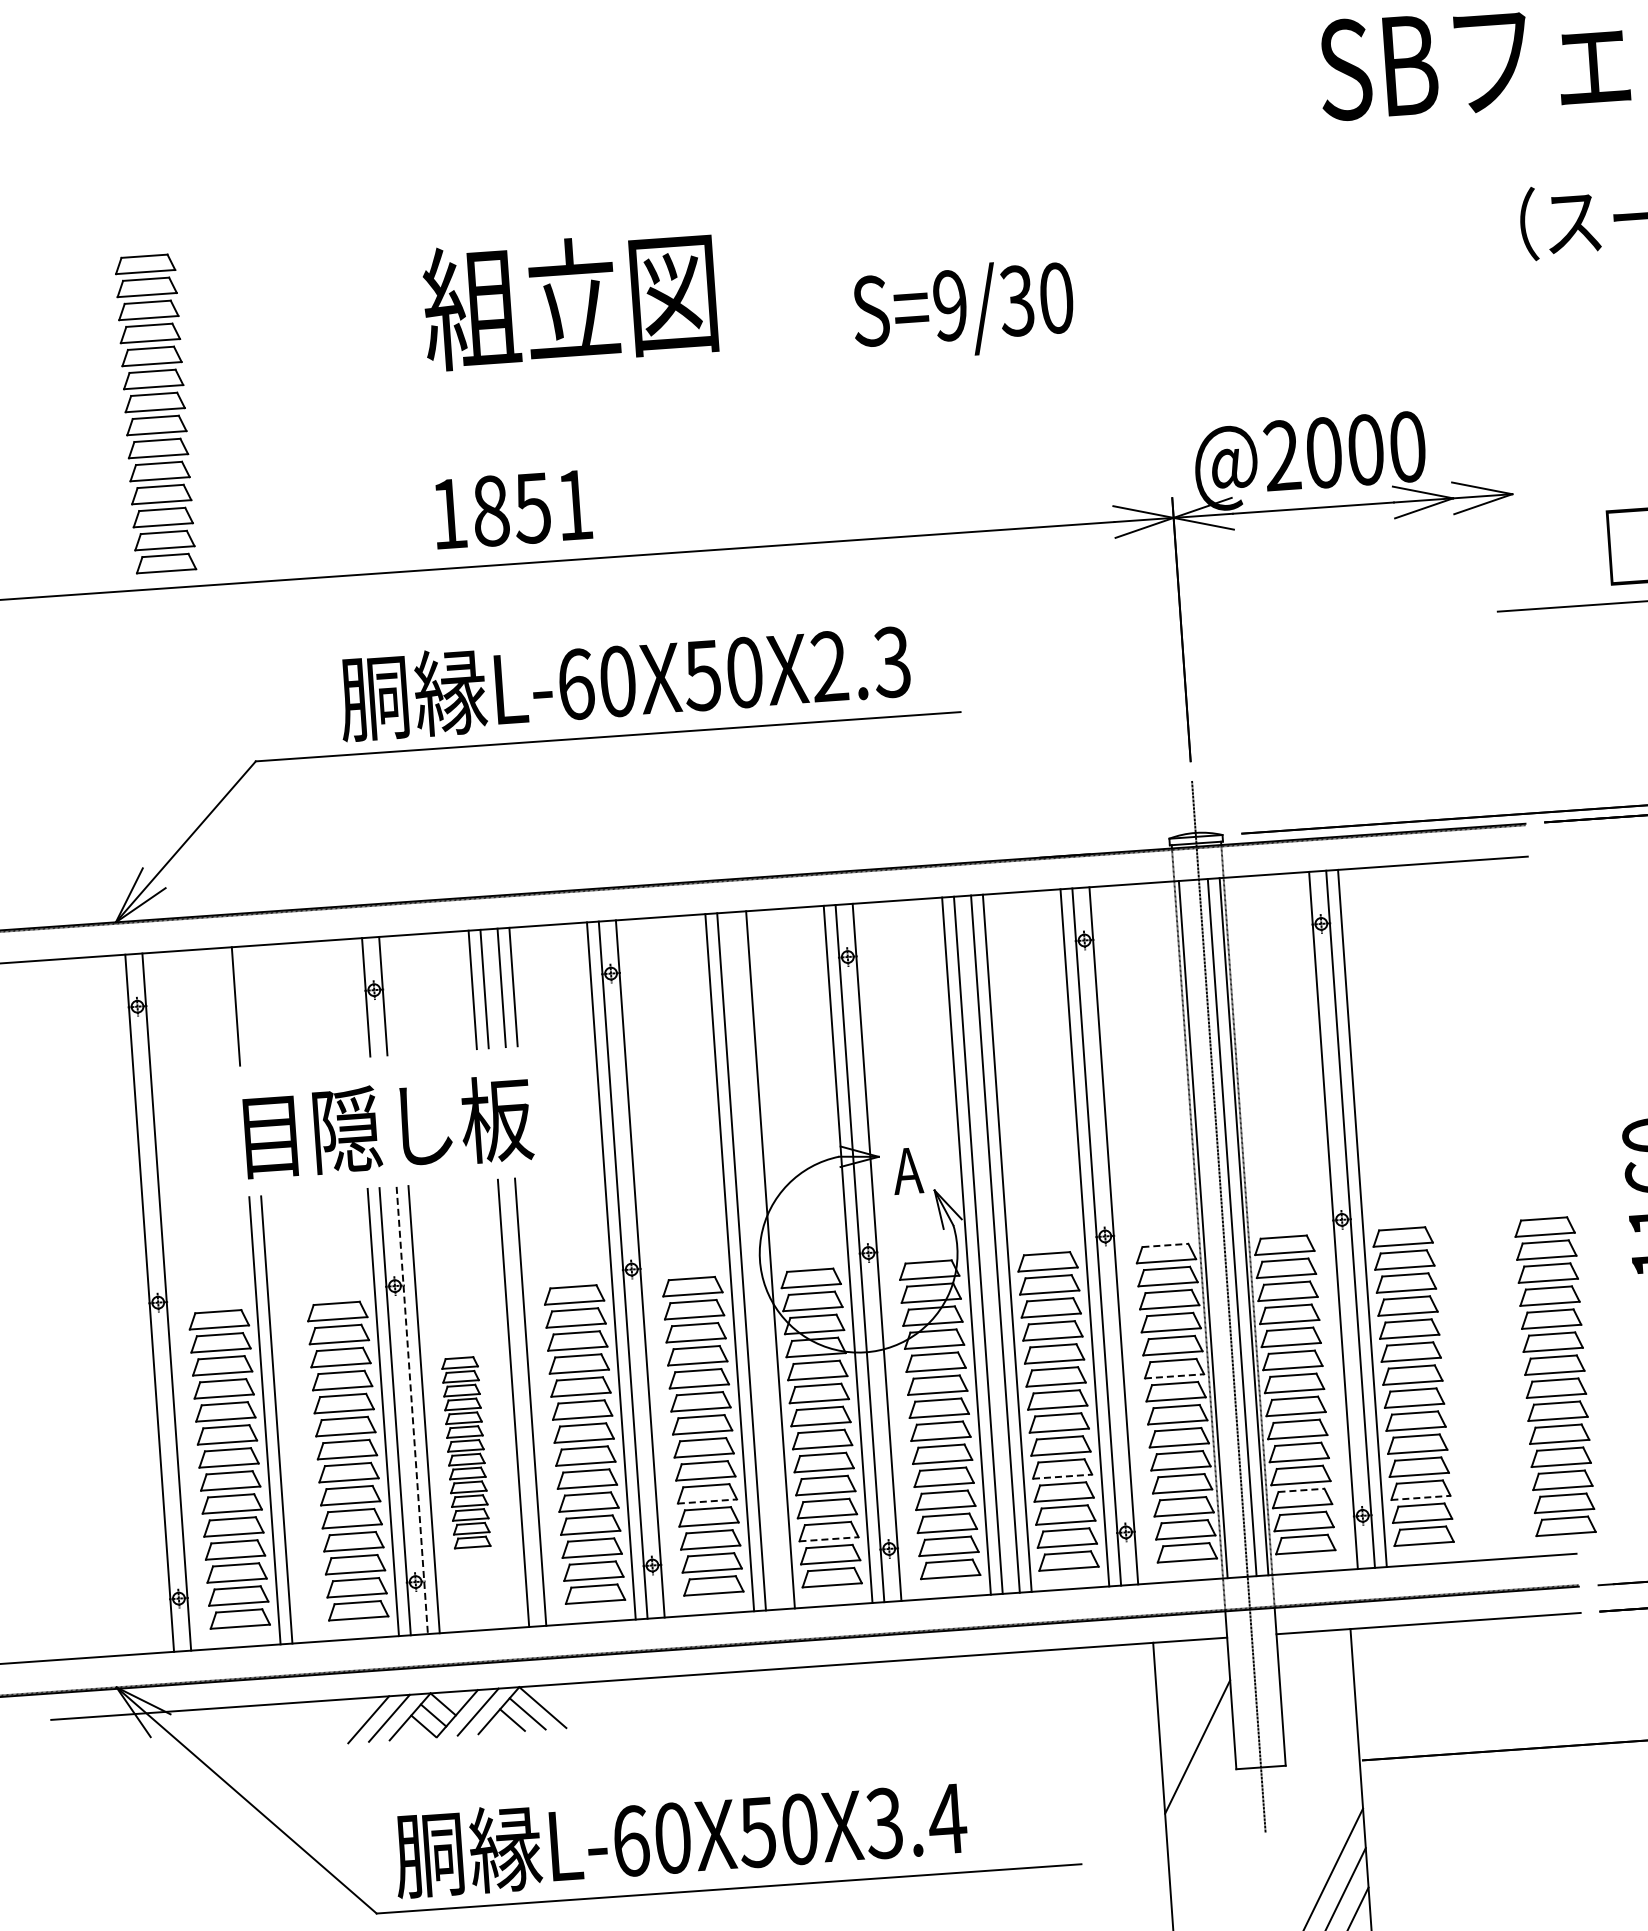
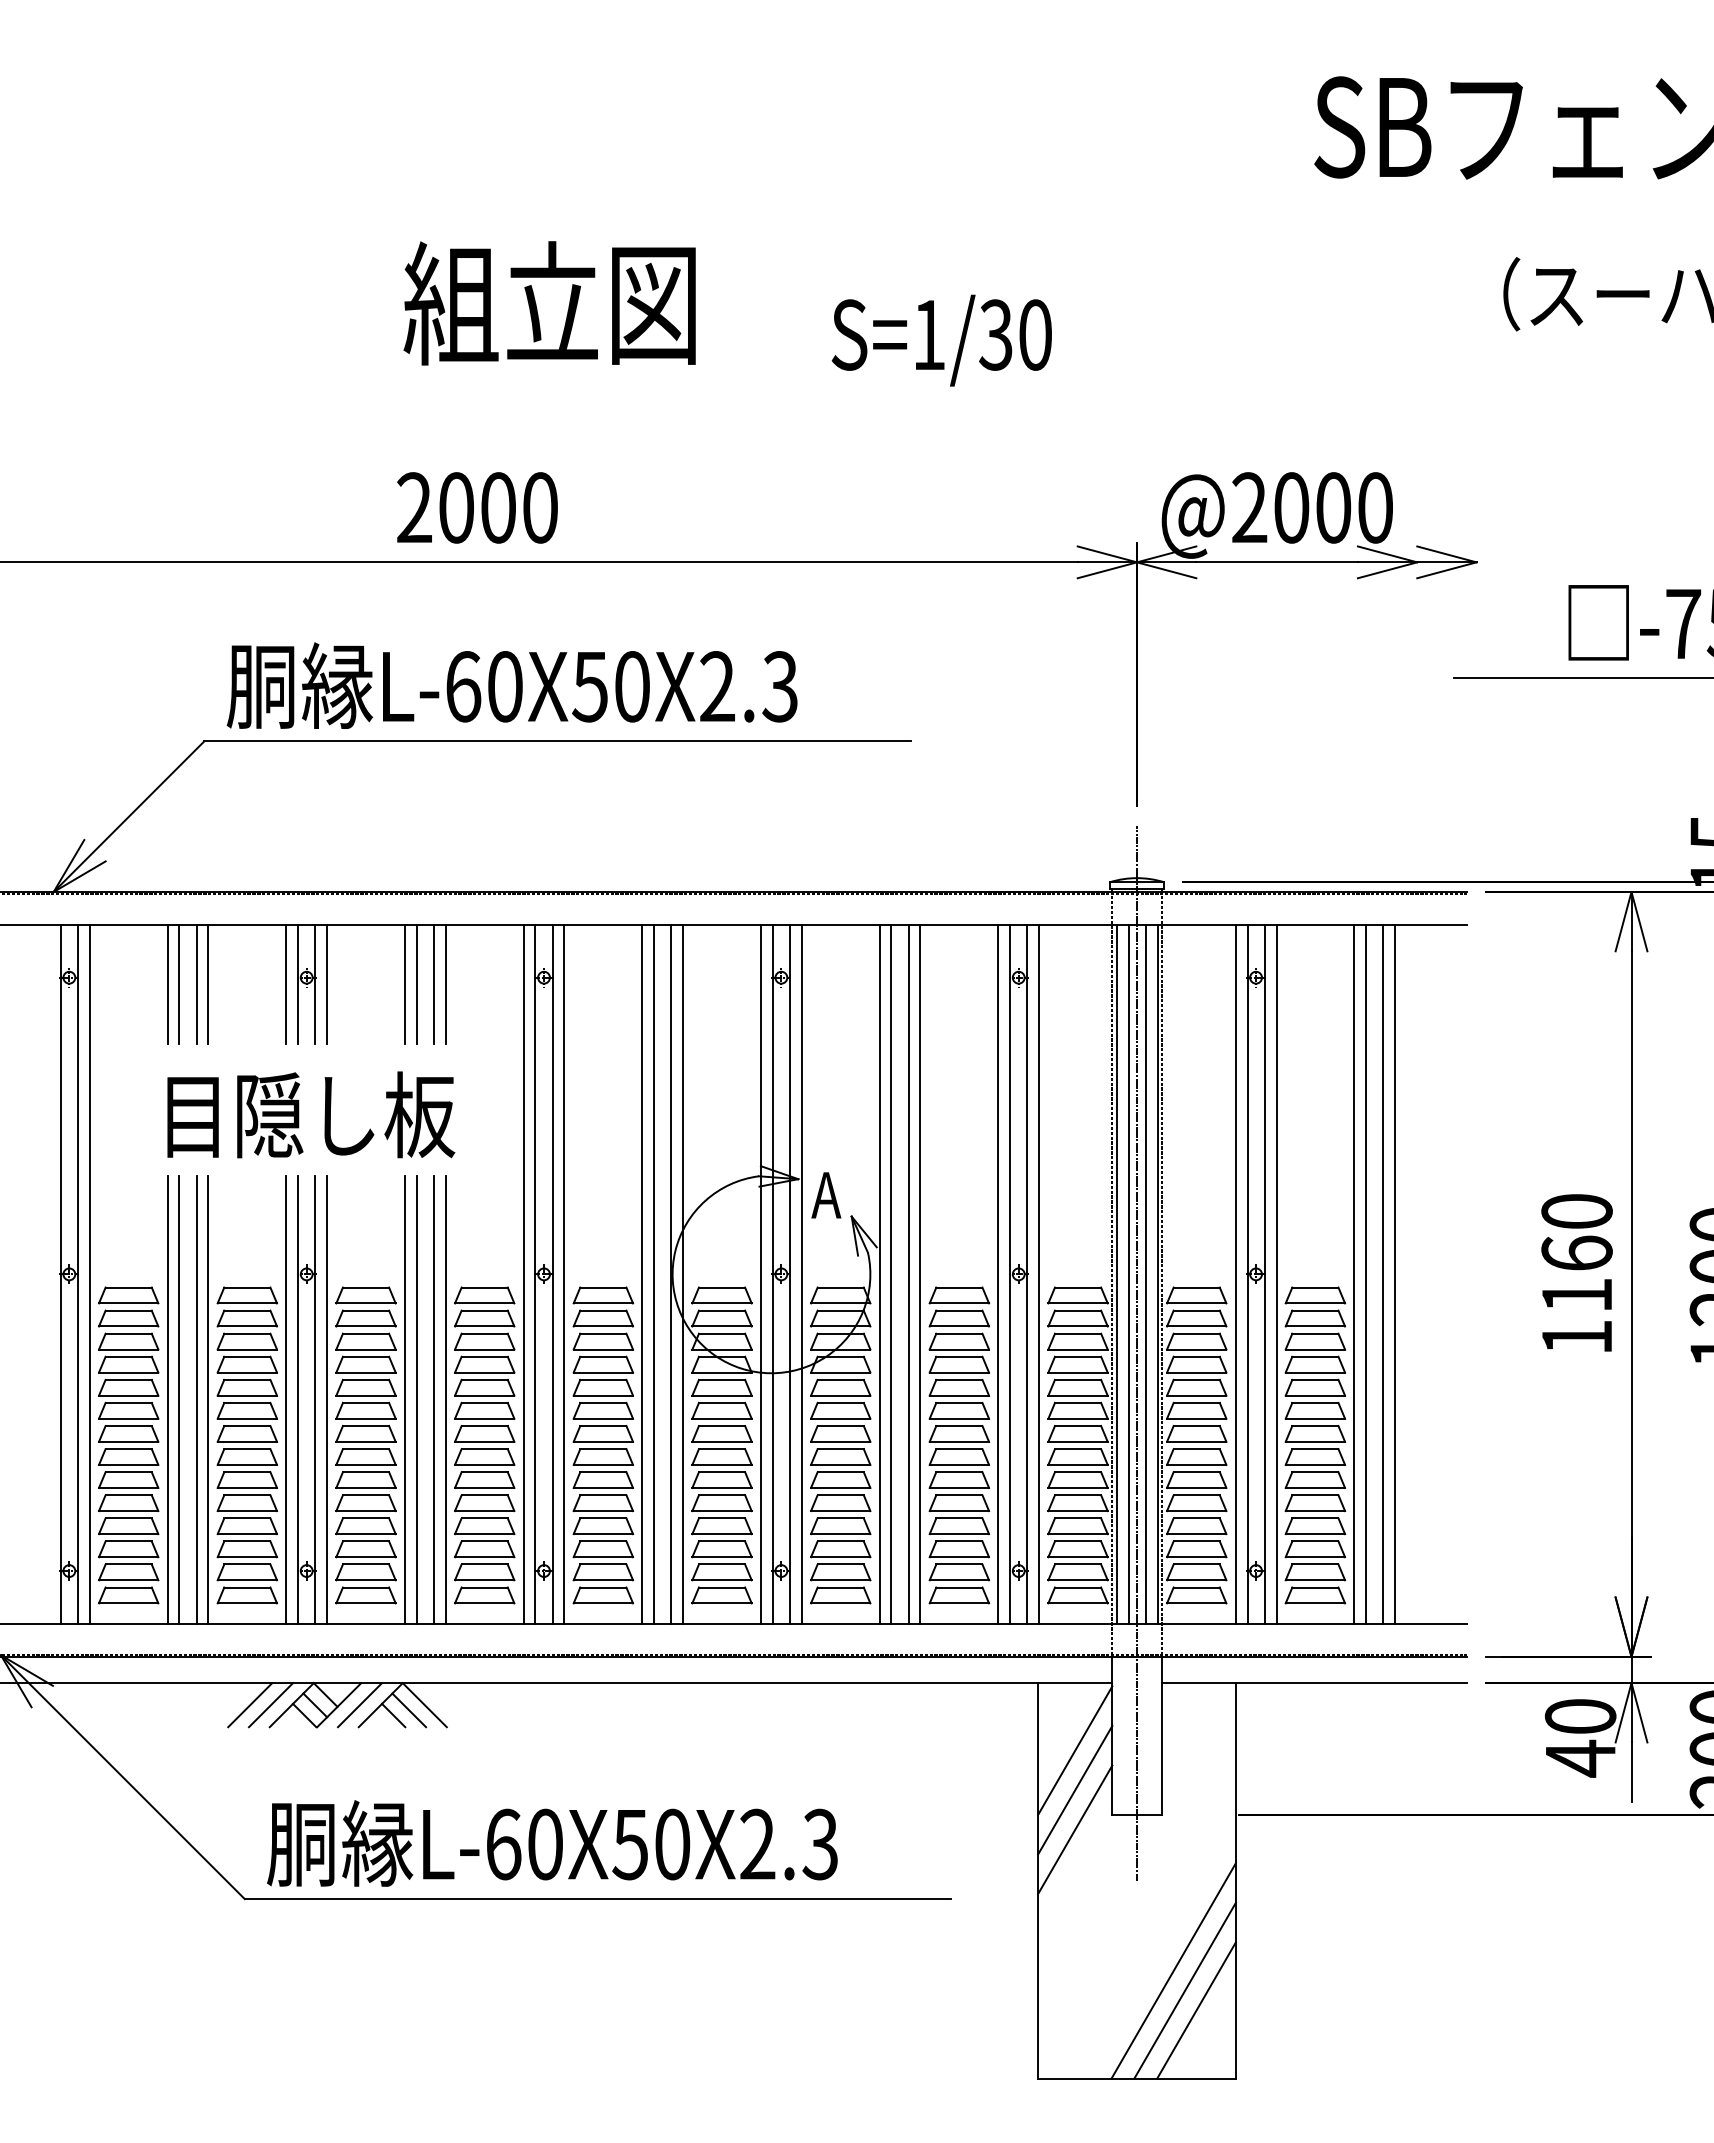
text: (949, 305) -> (928, 334), S=9/30 -> S=1/30
part: (155, 413) -> (128, 387), removed
text: (511, 509) -> (477, 507), 1851 -> 2000
text: (624, 679) -> (511, 685), moved
line: (395, 994) -> (327, 983), added
line: (354, 997) -> (286, 983), added
line: (276, 1002) -> (208, 983), added
line: (264, 1003) -> (196, 983), added
line: (247, 1004) -> (179, 983), added
line: (1481, 1209) -> (1395, 1273), added
line: (1469, 1210) -> (1383, 1273), added
line: (1452, 1211) -> (1366, 1273), added
line: (1440, 1212) -> (1354, 1273), added
line: (1321, 1220) -> (1235, 1273), added
line: (1214, 1227) -> (1128, 1273), added
line: (1125, 1234) -> (1039, 1273), added
line: (1165, 1245) -> (1078, 1287), dashed -> solid
line: (888, 1250) -> (801, 1273), added
line: (758, 1259) -> (671, 1273), added
line: (652, 1267) -> (564, 1273), added
line: (178, 1300) -> (89, 1273), added
line: (1174, 1376) -> (1078, 1418), dashed -> solid
part: (1554, 1376) -> (1457, 1445), removed
line: (542, 1401) -> (445, 1399), added
line: (501, 1404) -> (404, 1399), added
line: (412, 1411) -> (315, 1400), dashed -> solid
line: (305, 1417) -> (208, 1399), added
line: (293, 1418) -> (196, 1399), added
part: (465, 1452) -> (365, 1445), size x1.67
line: (1062, 1477) -> (959, 1511), dashed -> solid
line: (1302, 1490) -> (1197, 1541), dashed -> solid
line: (1421, 1498) -> (1315, 1557), dashed -> solid
line: (707, 1501) -> (603, 1511), dashed -> solid
line: (829, 1539) -> (722, 1557), dashed -> solid
line: (1195, 1707) -> (1075, 1750), added
line: (1200, 1786) -> (1075, 1829), added
text: (916, 1821) -> (789, 1844), L-60X50X3.4 -> L-60X50X2.3

